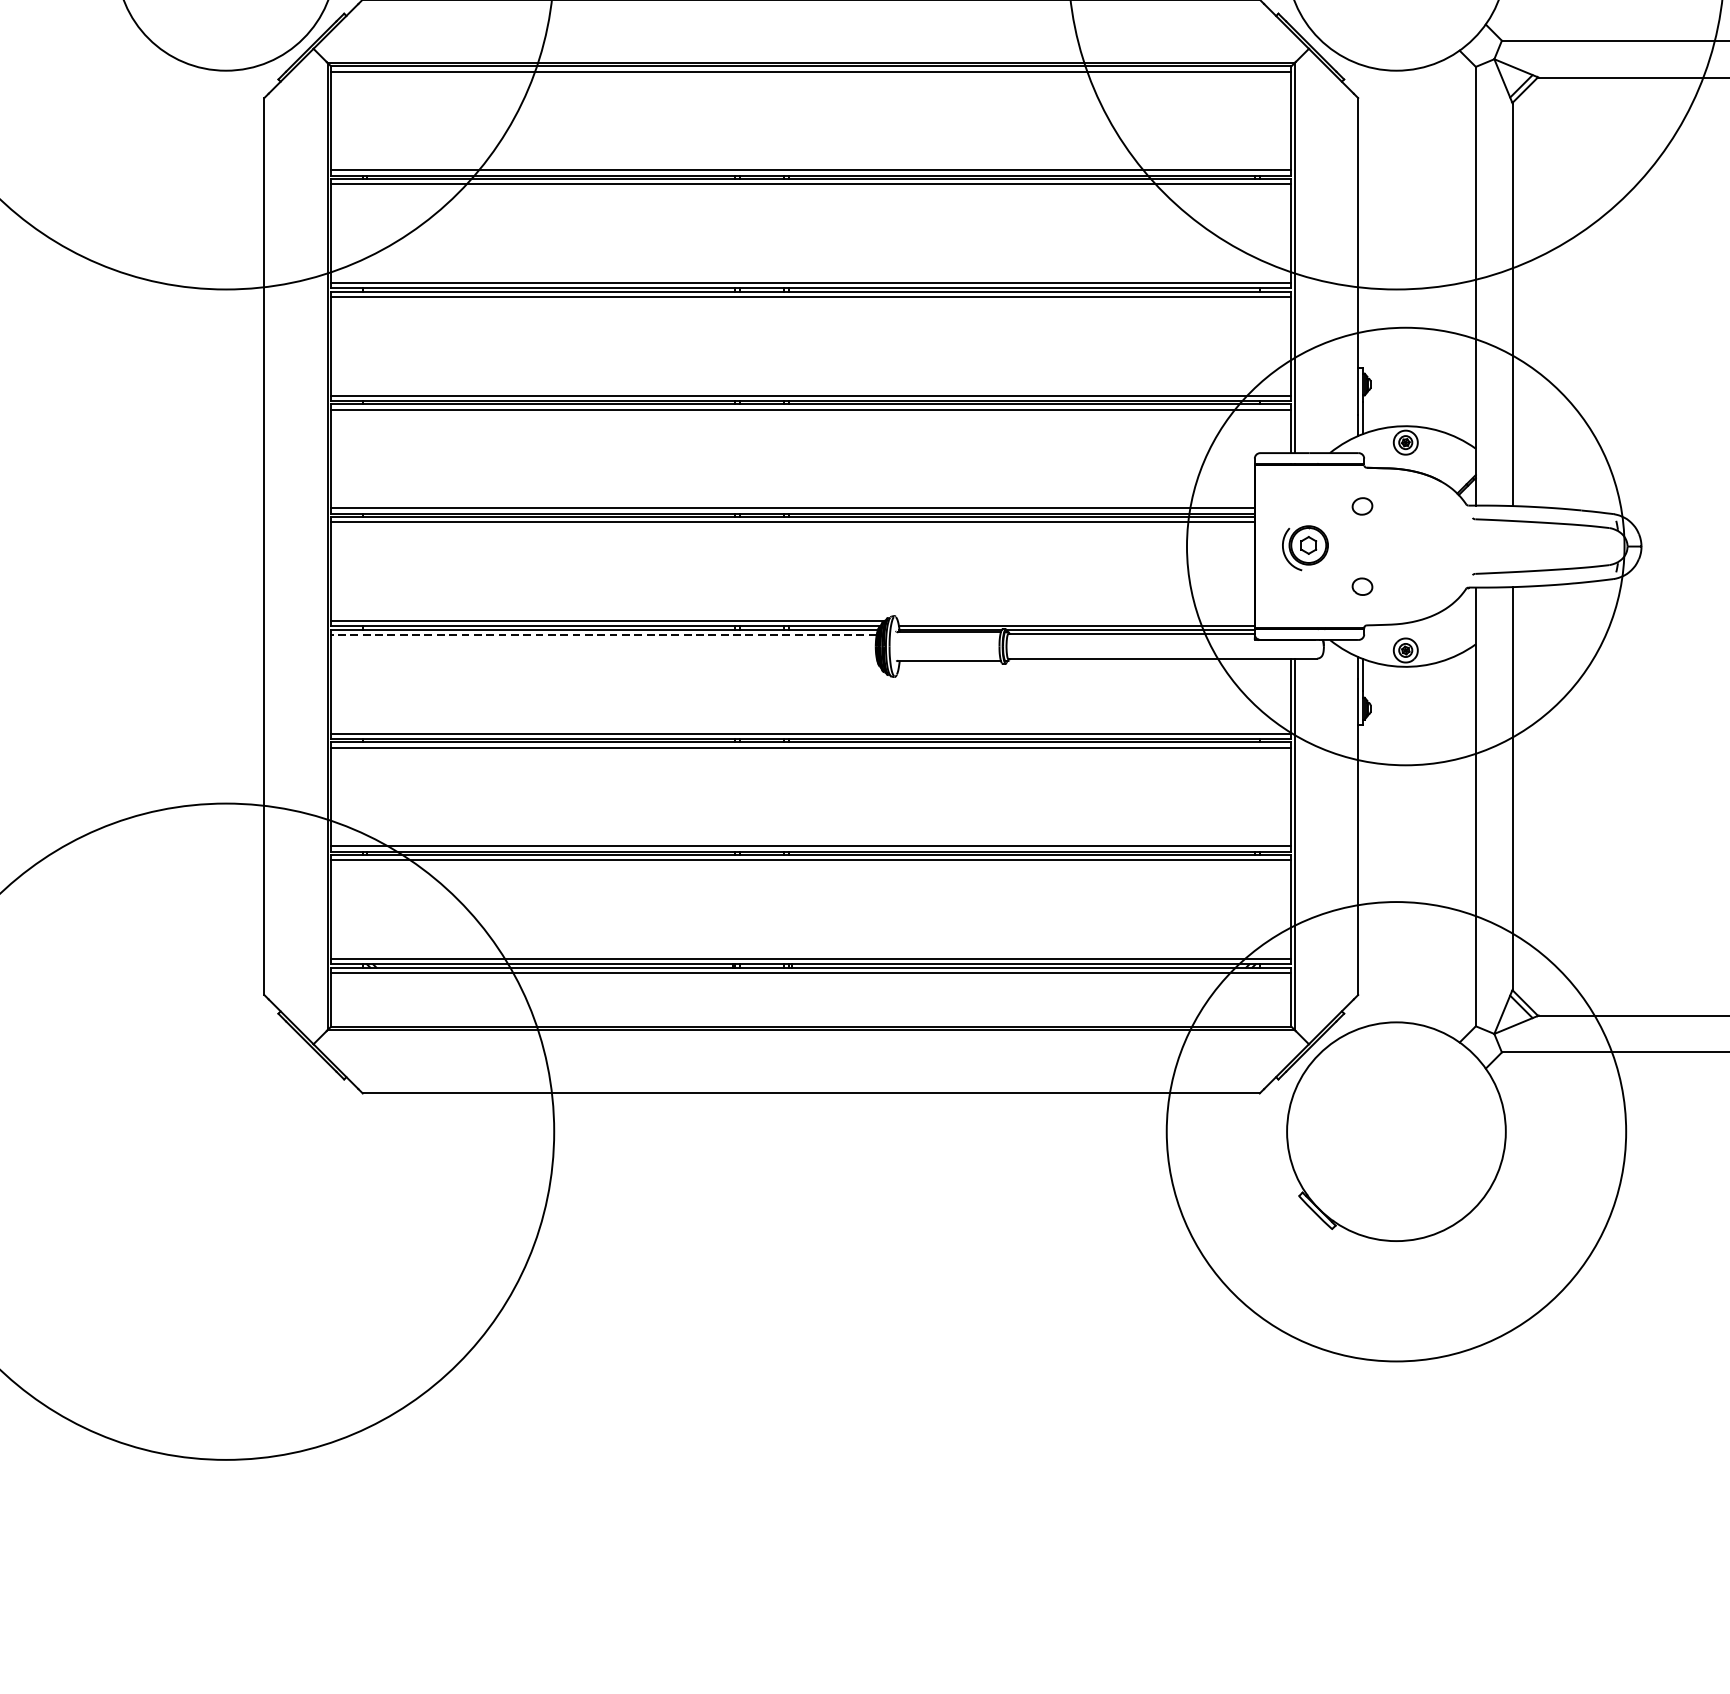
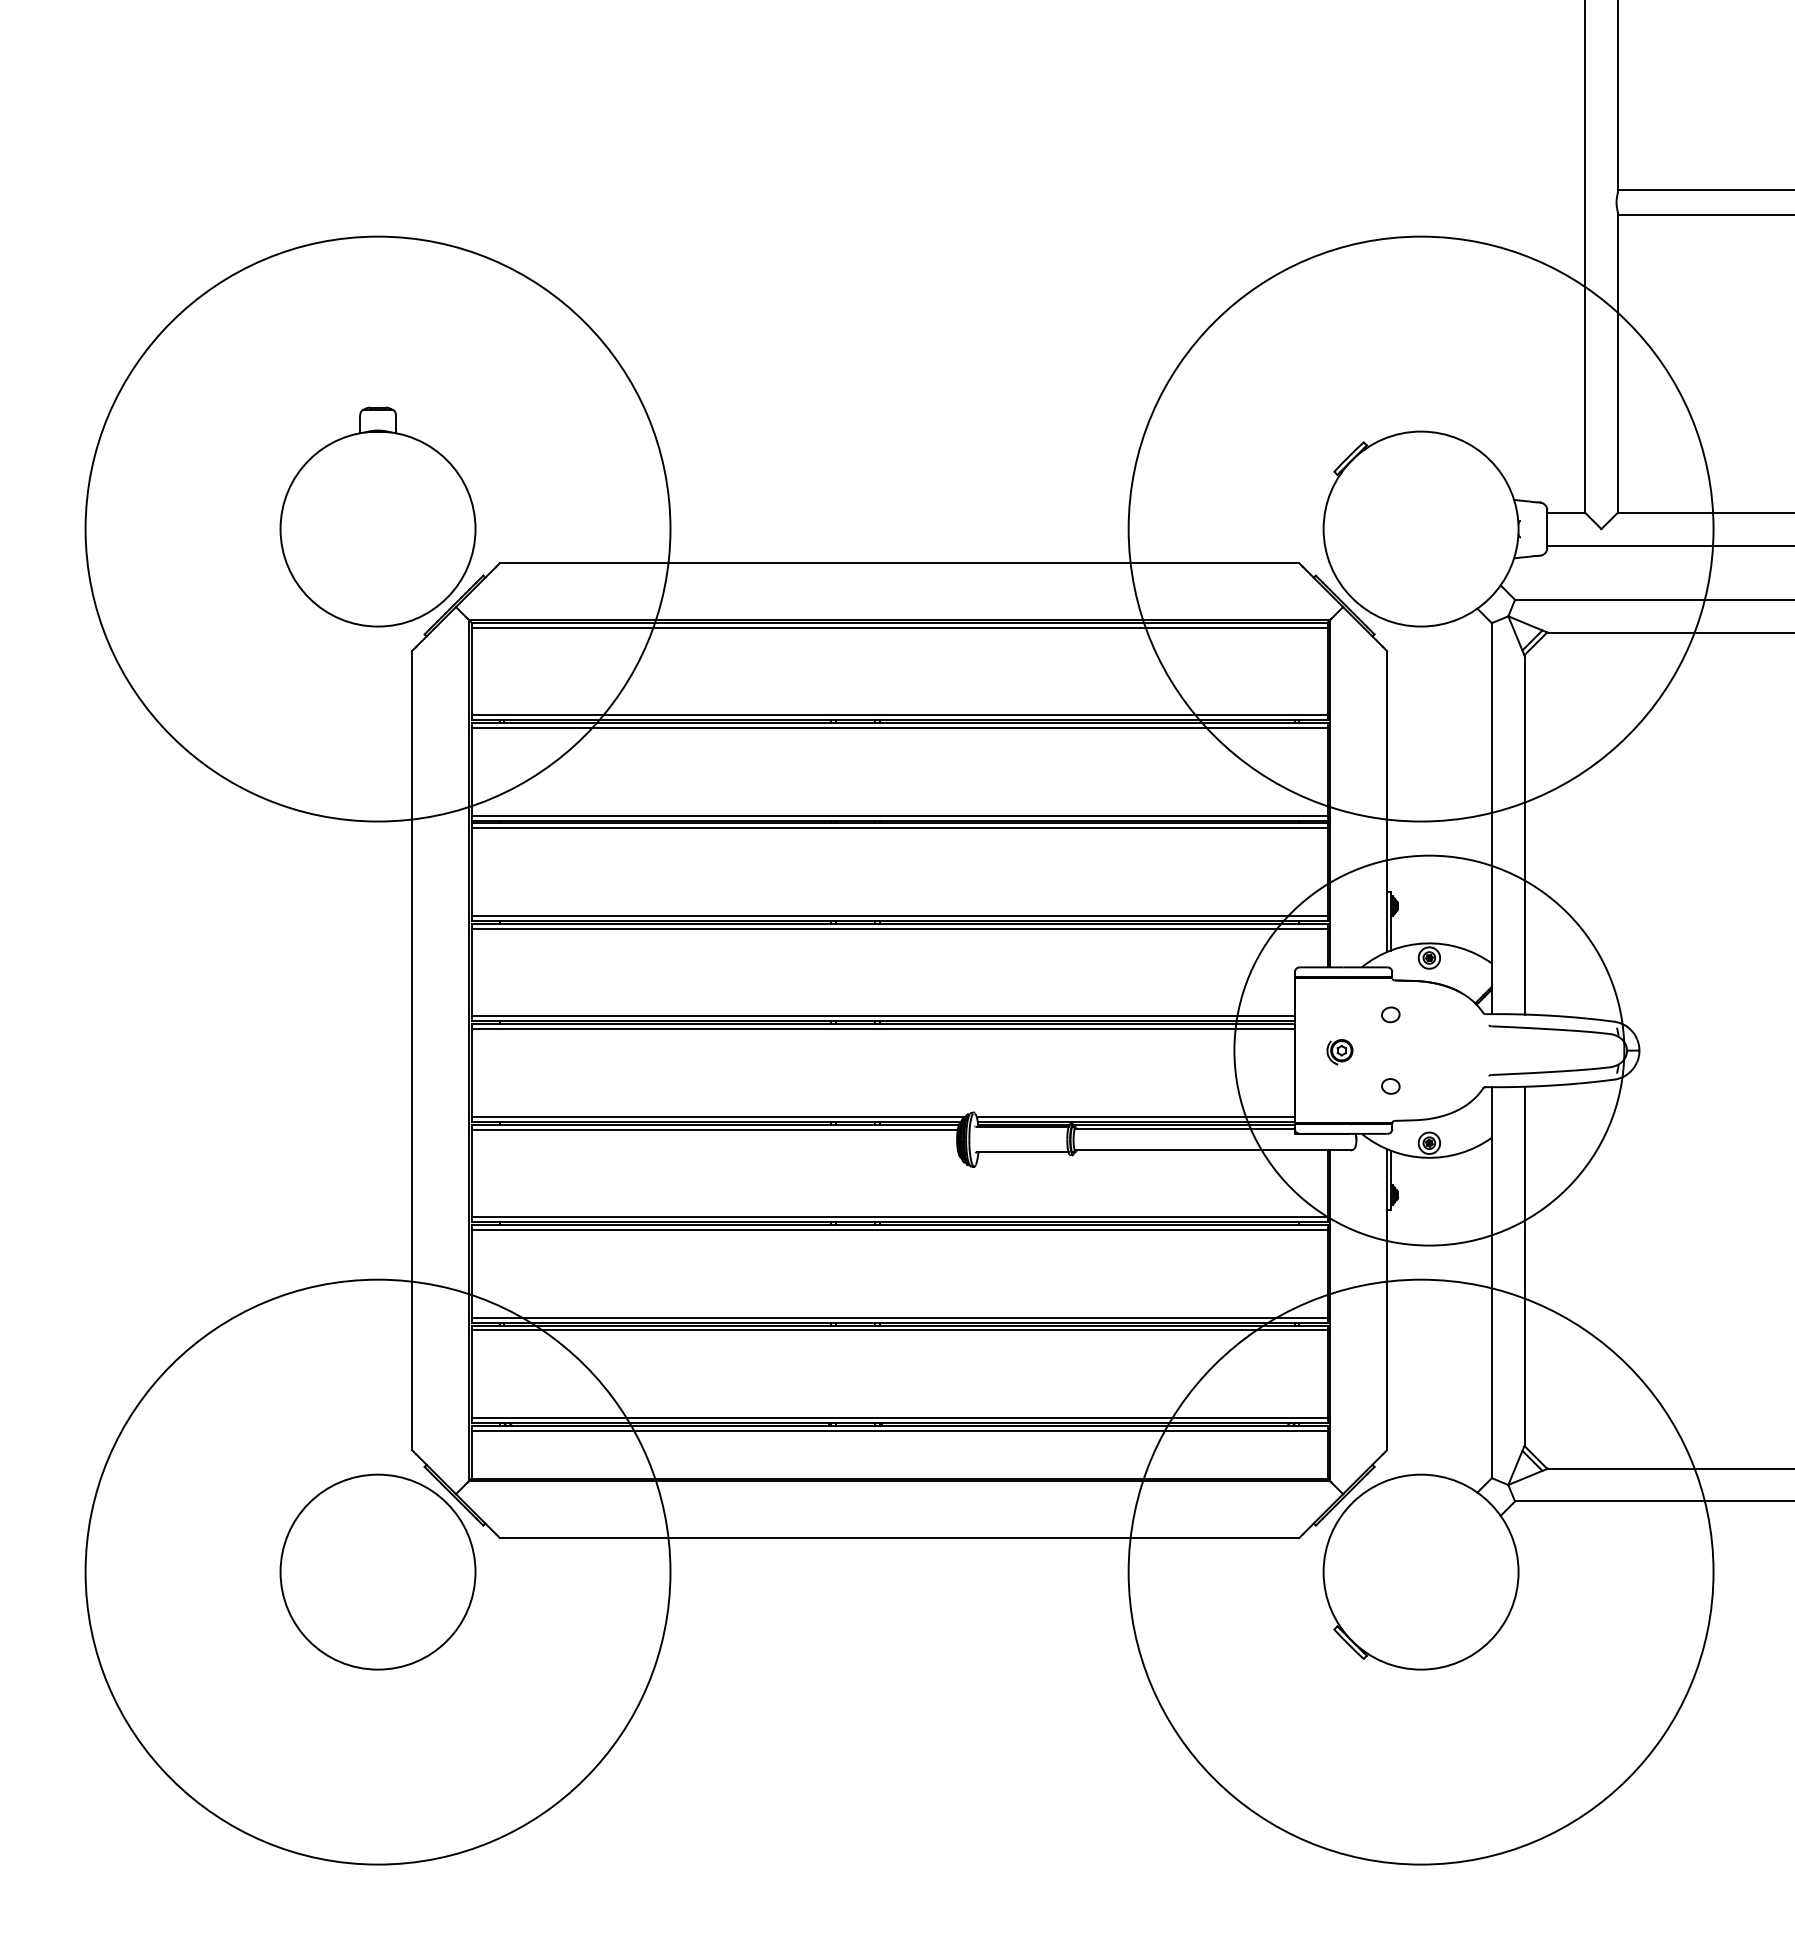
part: (1304, 548) -> (1339, 1052), size x0.62
line: (1075, 620) -> (1135, 1116), added
line: (603, 635) -> (714, 1129), dashed -> solid
circle: (225, 1131) -> (377, 1571), added
circle: (1395, 1131) -> (1420, 1571), size x1.43

